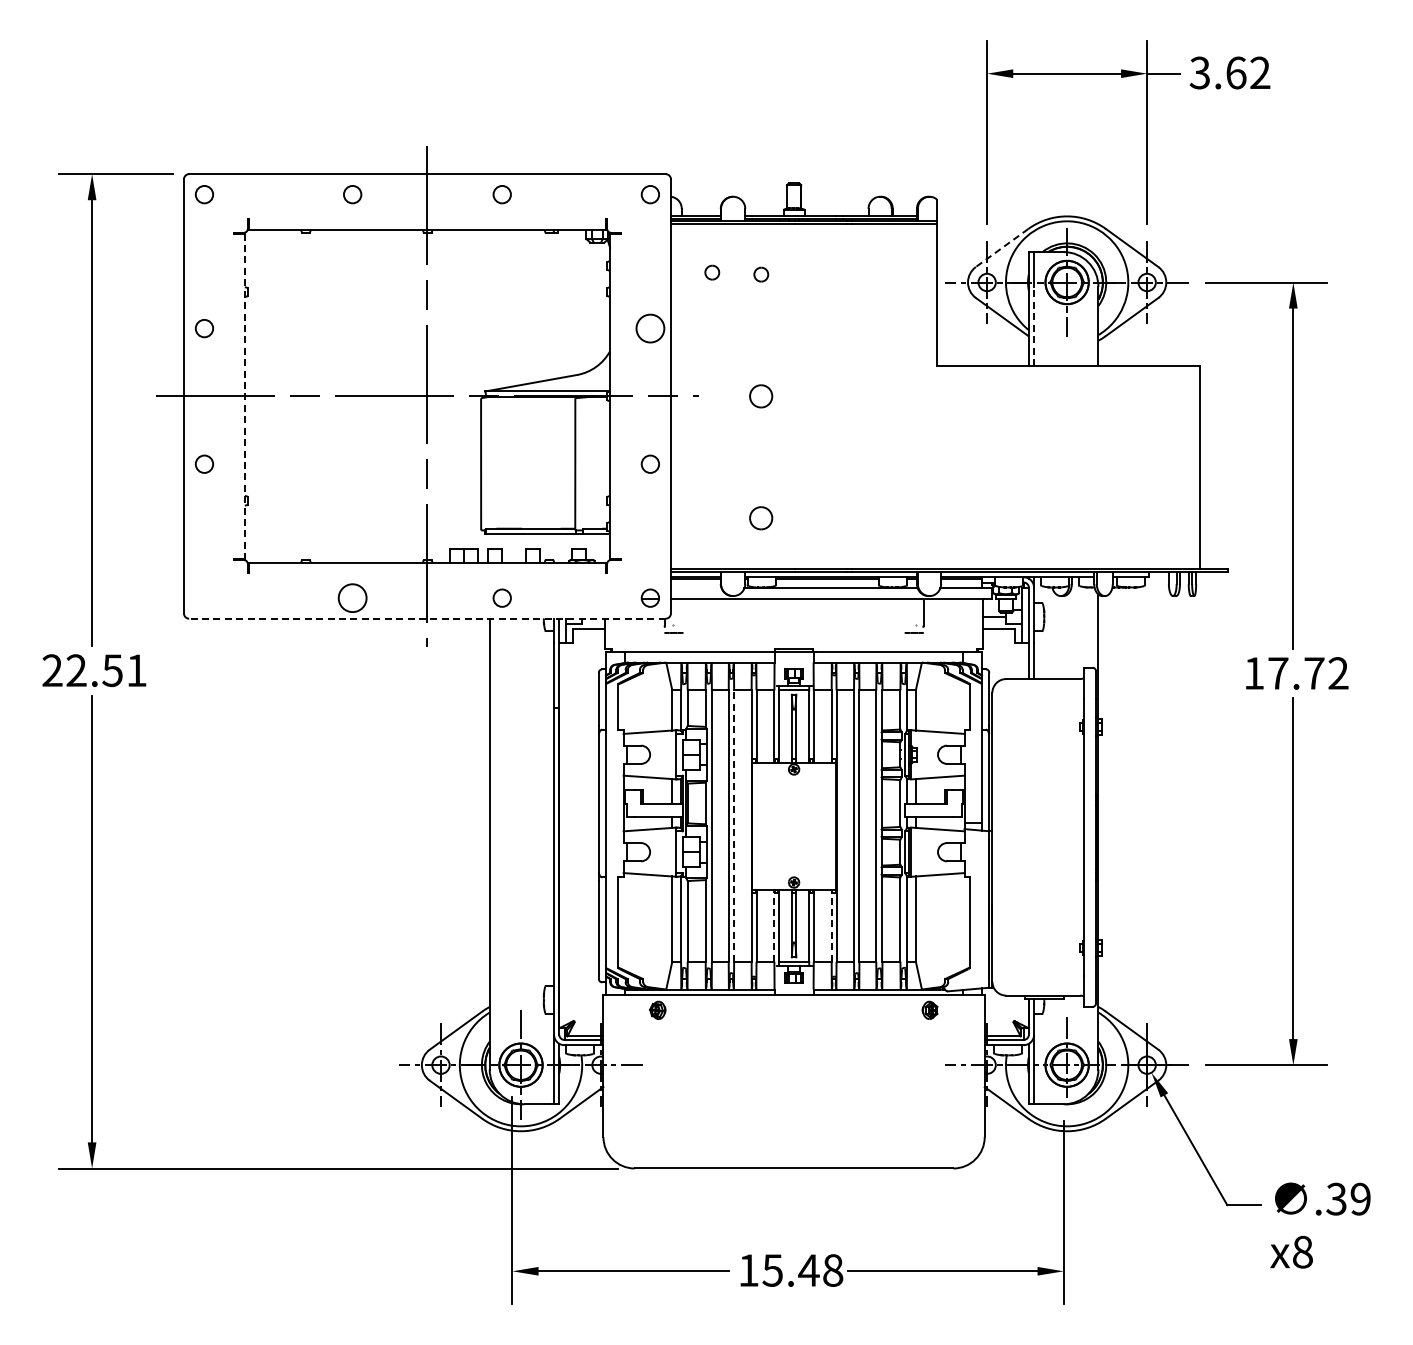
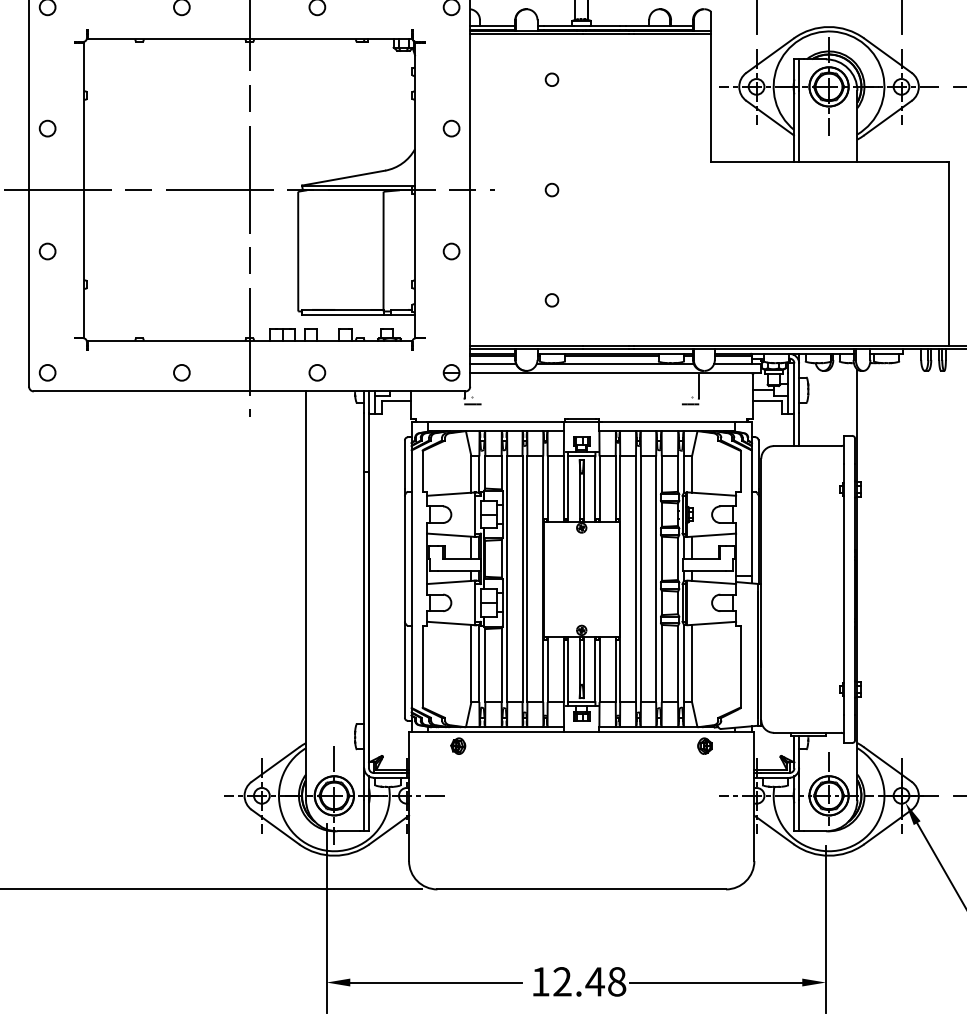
line: (1001, 248) -> (769, 56), dashed -> solid
part: (712, 272) -> (507, 77), removed
line: (1034, 326) -> (799, 126), dashed -> solid
circle: (650, 328) -> (451, 128), size x0.62
line: (244, 396) -> (83, 190), dashed -> solid
part: (761, 396) -> (552, 190), size x0.62
part: (761, 517) -> (552, 299), size x0.62
line: (695, 588) -> (492, 364), added
circle: (203, 597) -> (46, 372), added
circle: (352, 597) -> (181, 372), size x0.62
line: (426, 618) -> (248, 391), dashed -> solid
line: (734, 826) -> (527, 579), dashed -> solid
line: (774, 925) -> (563, 669), dashed -> solid
line: (831, 925) -> (615, 669), dashed -> solid
text: (772, 1270) -> (562, 981), 15.48 -> 12.48

